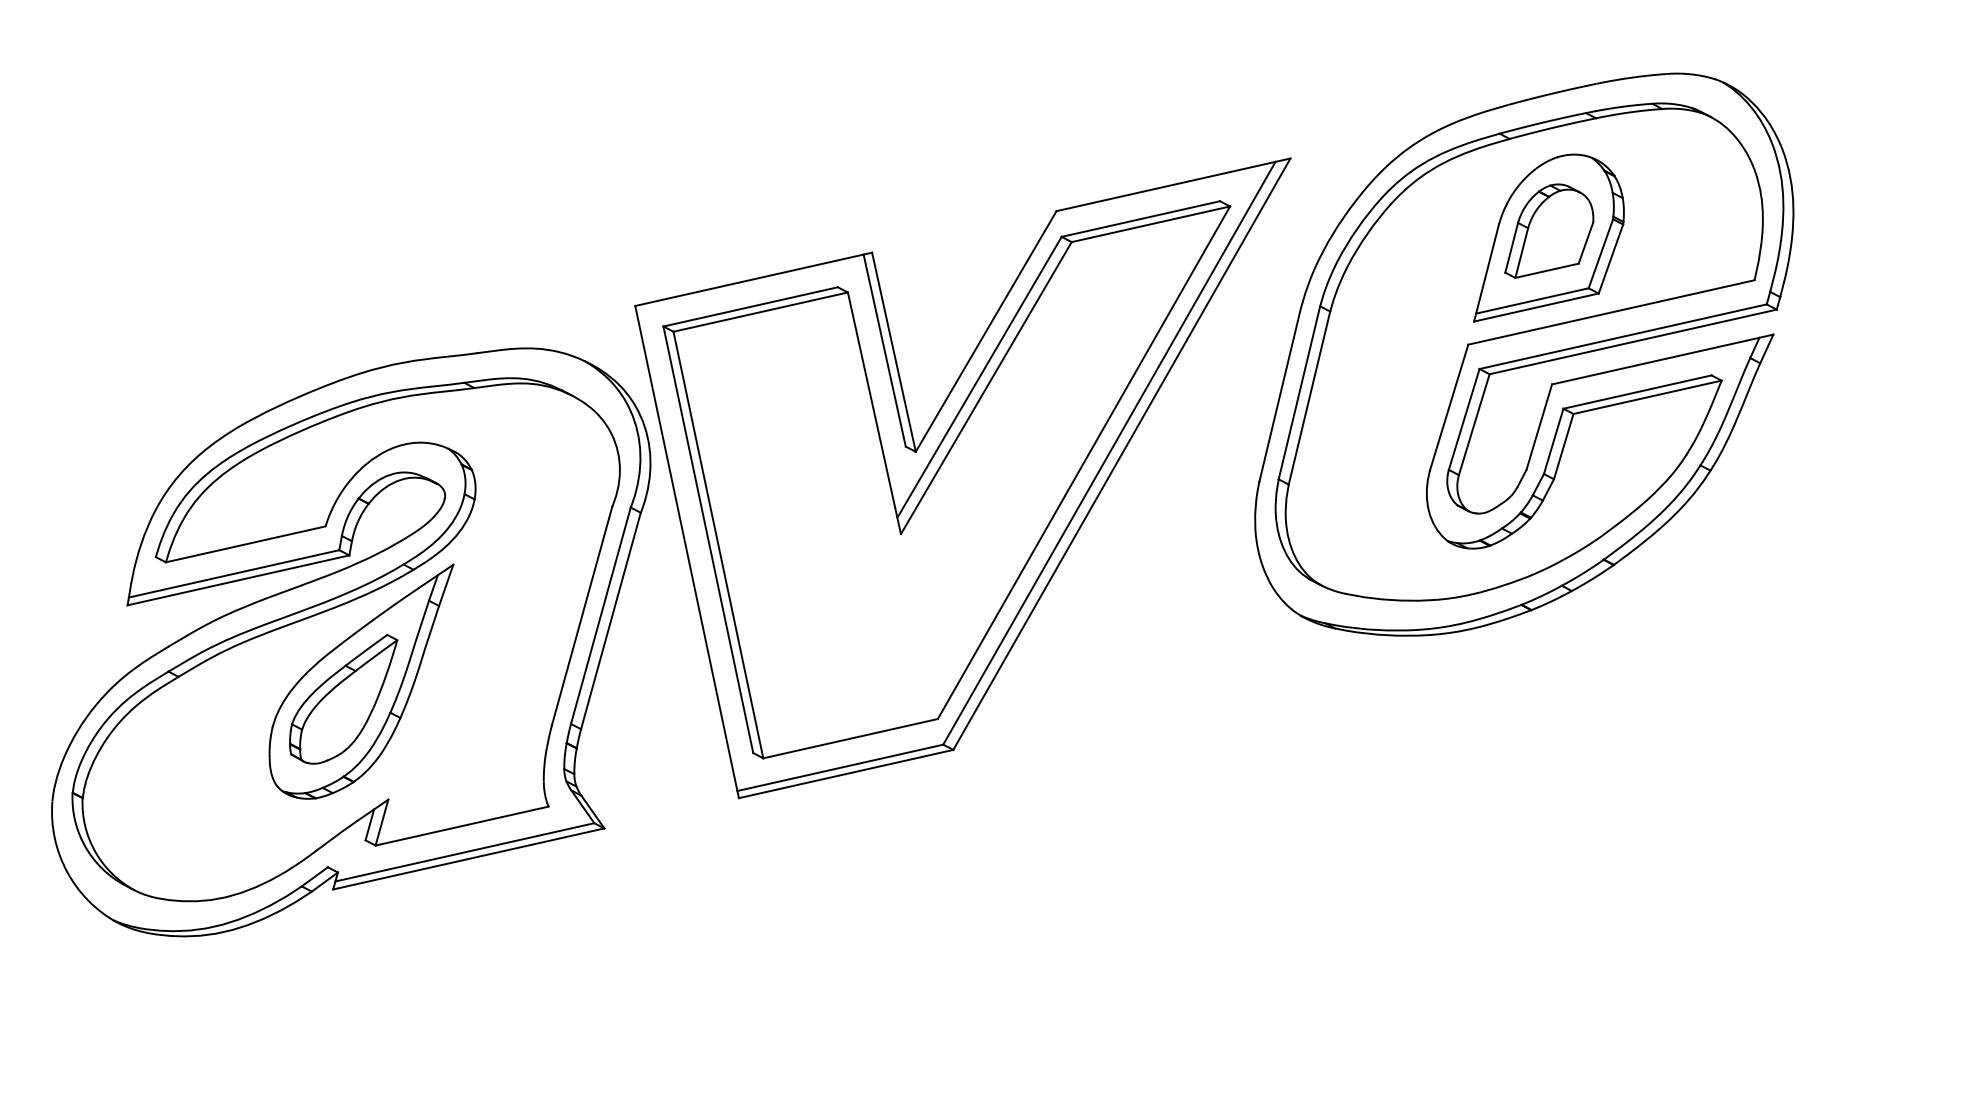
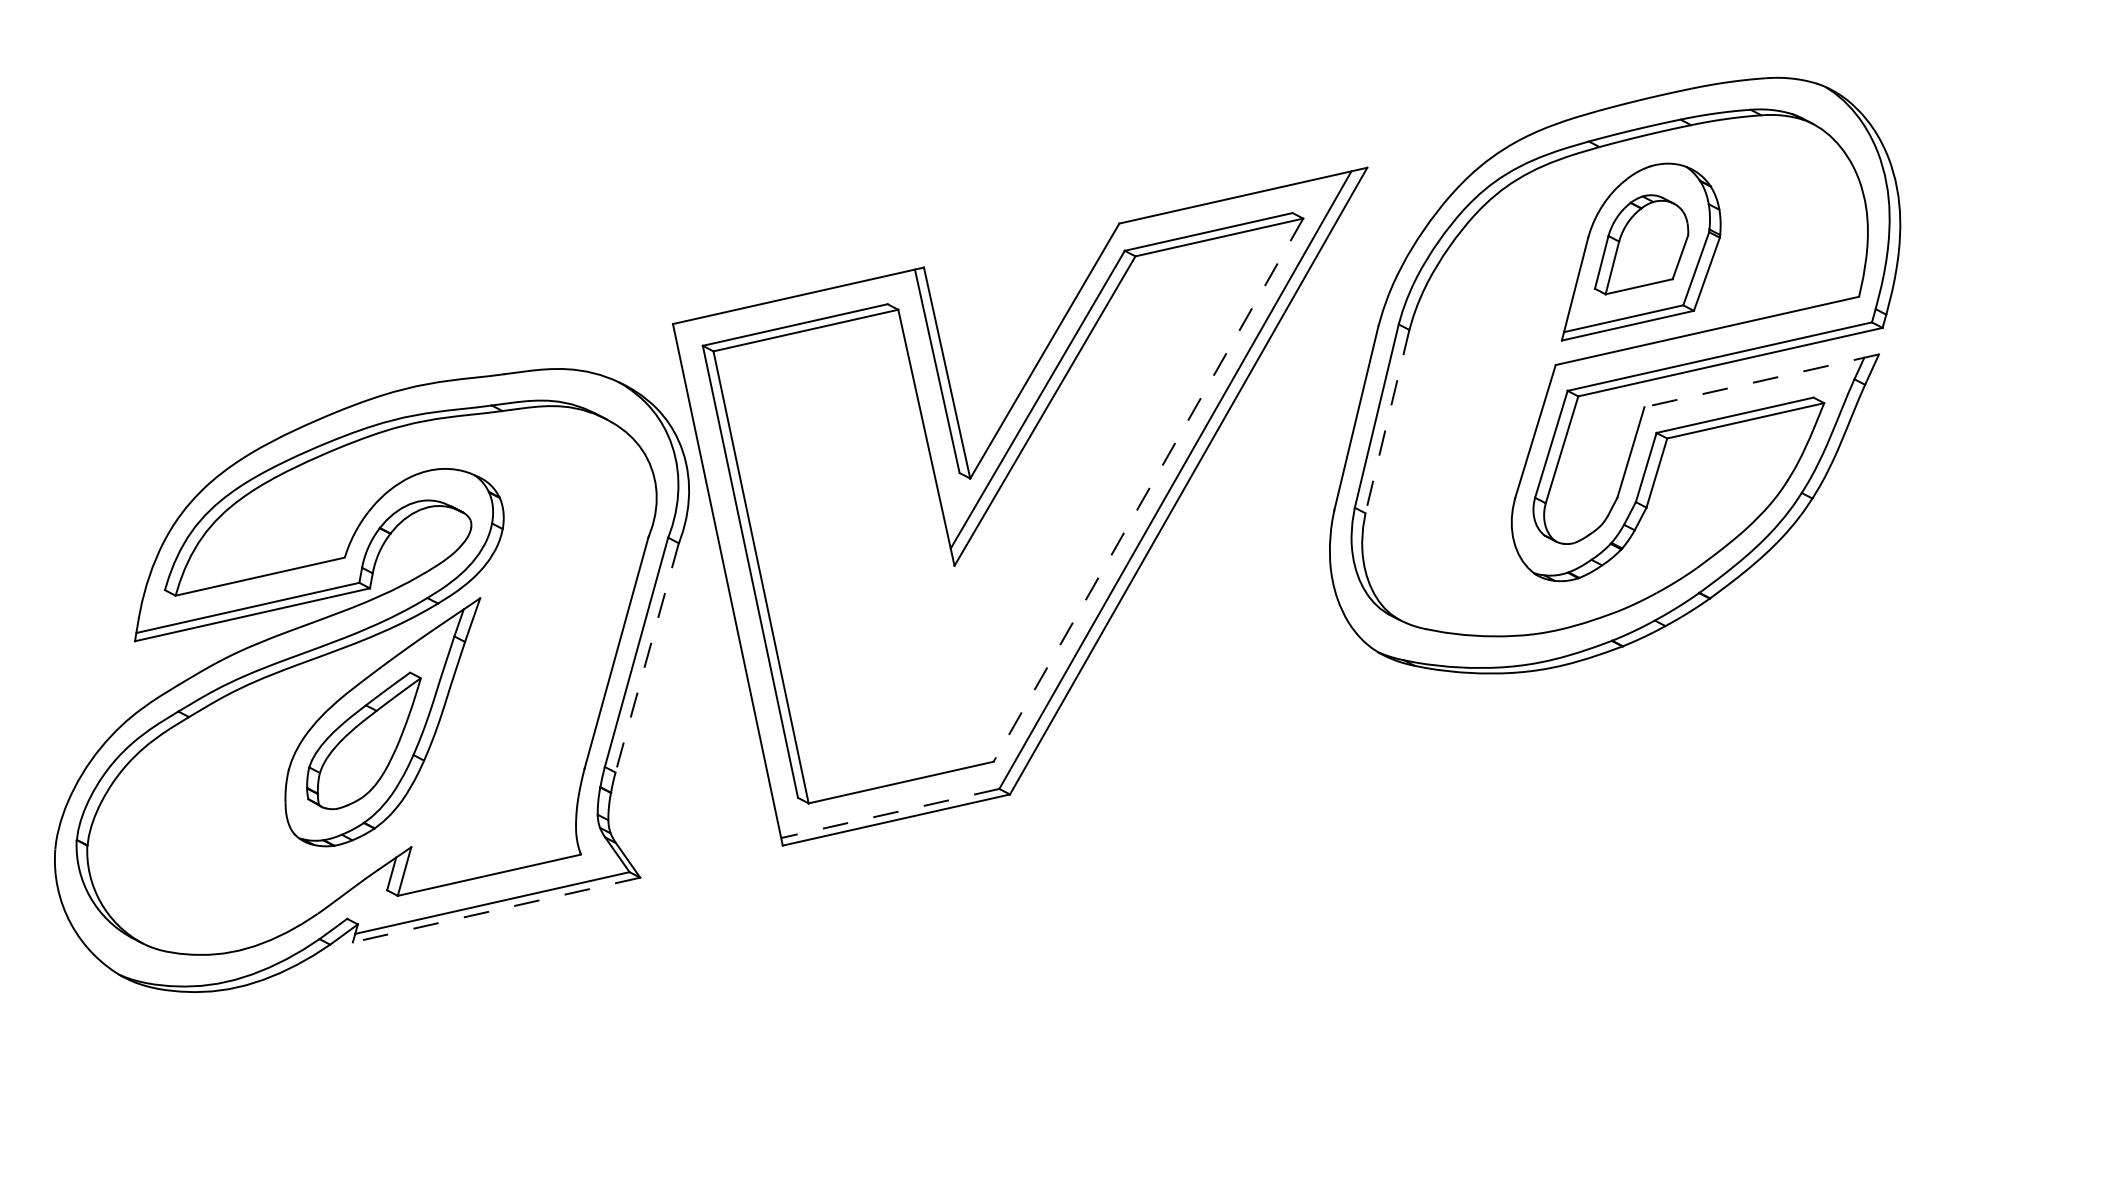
line: (1662, 359) -> (1761, 380), solid -> dashed
line: (1309, 398) -> (1387, 422), solid -> dashed
line: (1083, 462) -> (1147, 489), solid -> dashed
line: (610, 621) -> (646, 658), solid -> dashed
line: (840, 767) -> (890, 813), solid -> dashed
line: (468, 858) -> (496, 909), solid -> dashed

